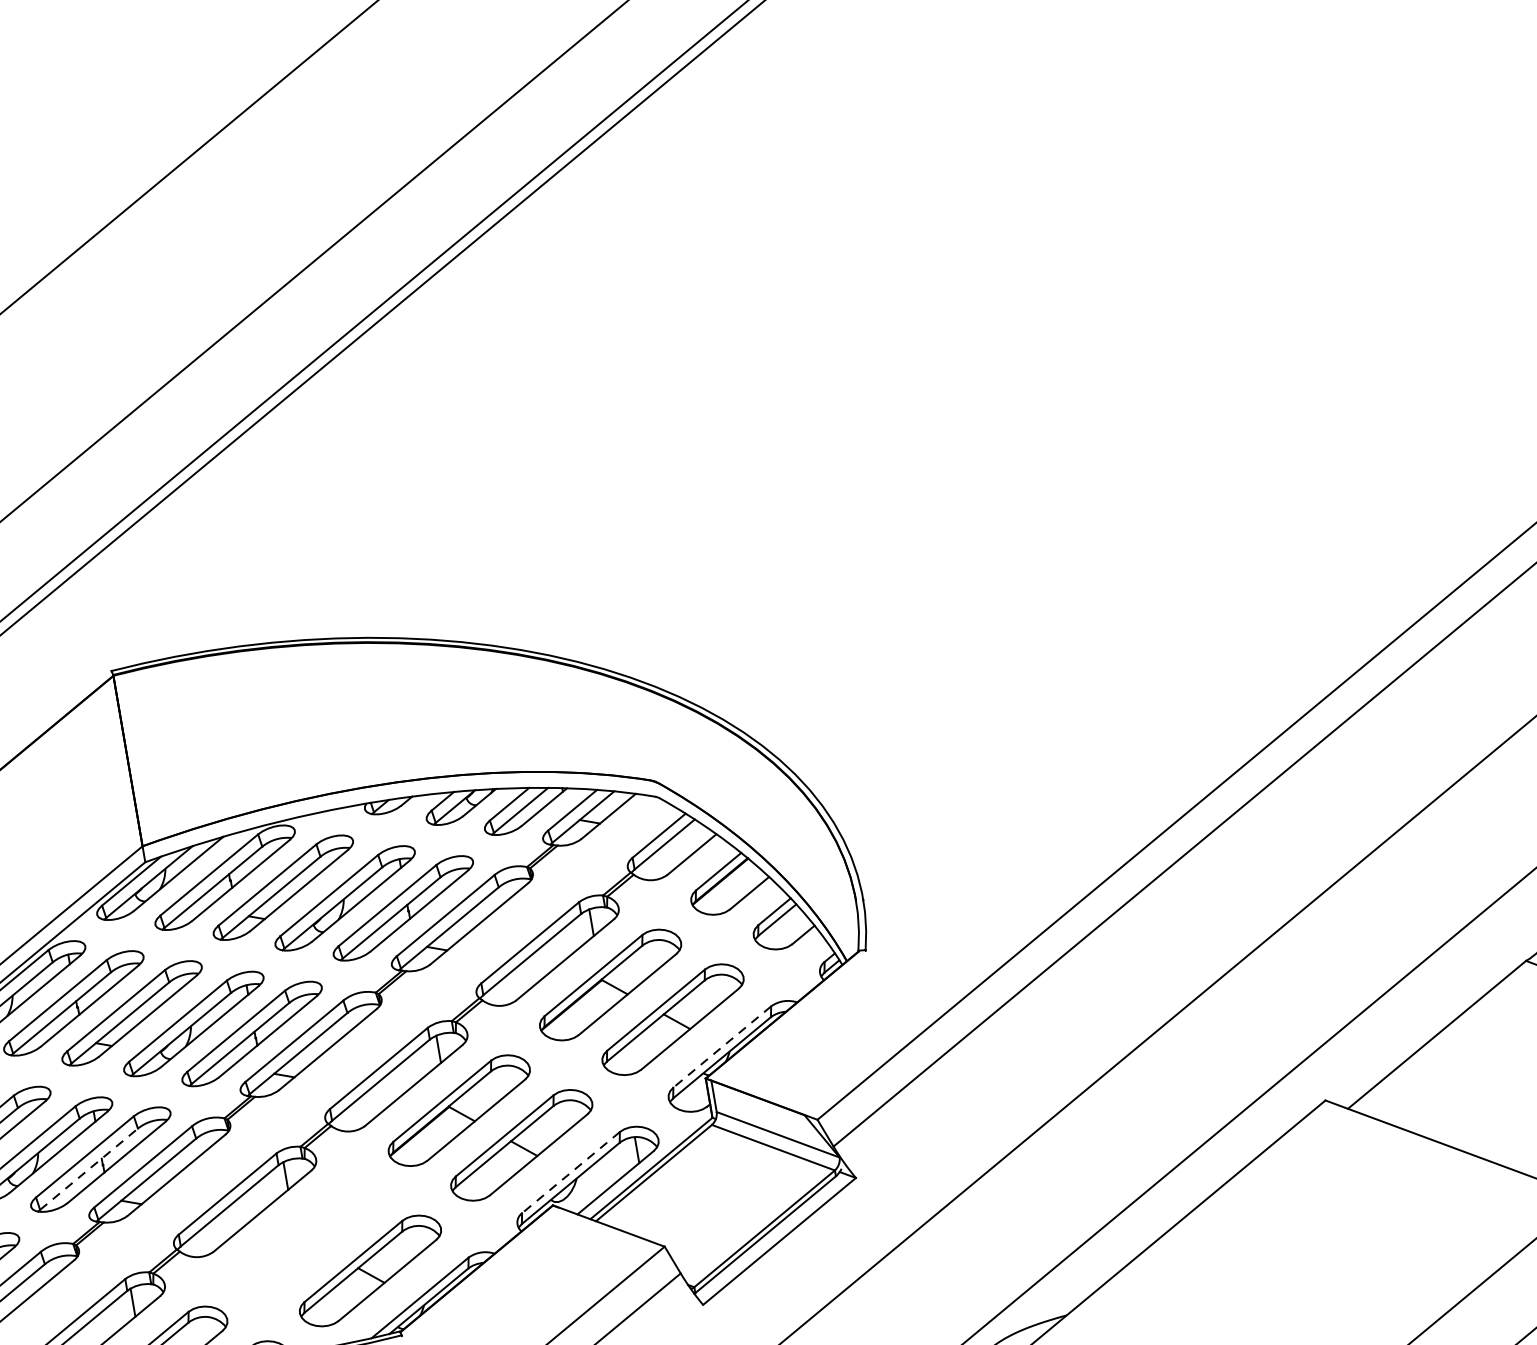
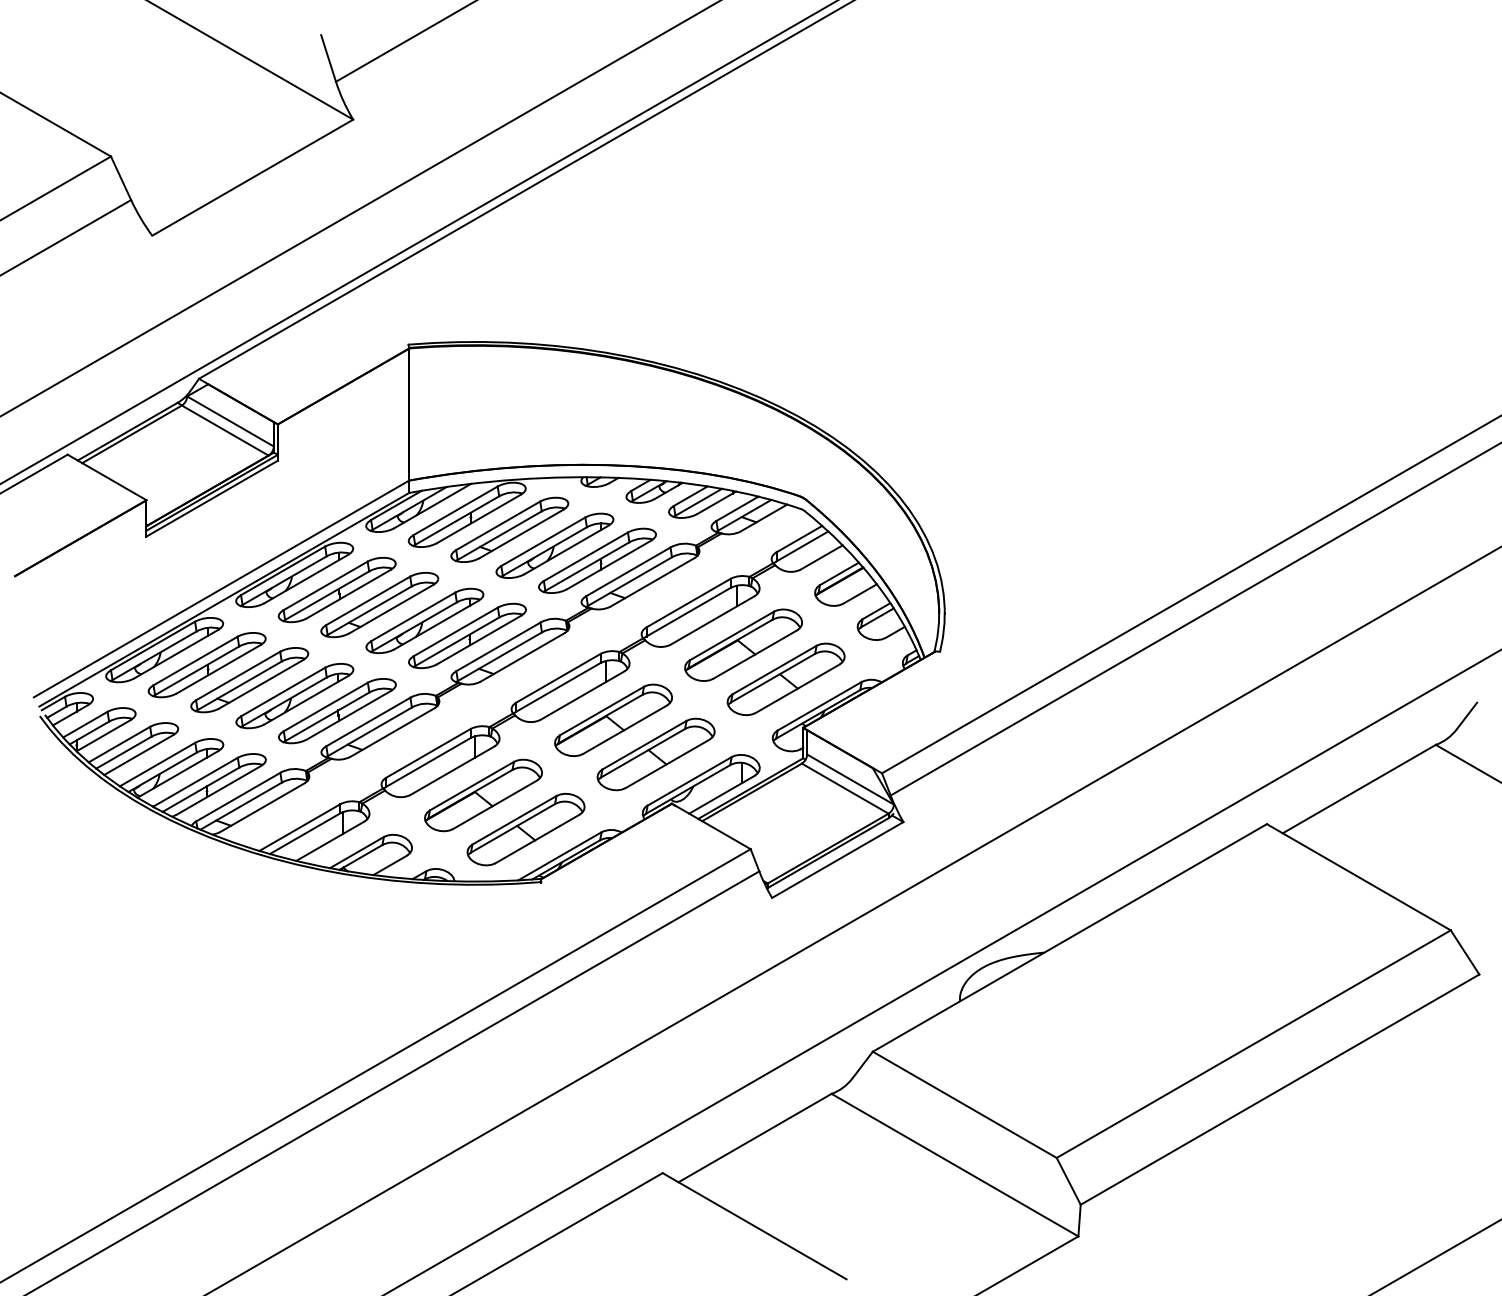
line: (722, 1047) -> (819, 706), dashed -> solid
line: (89, 1168) -> (327, 716), dashed -> solid
line: (570, 1172) -> (689, 781), dashed -> solid
part: (307, 1236) -> (483, 795), added

